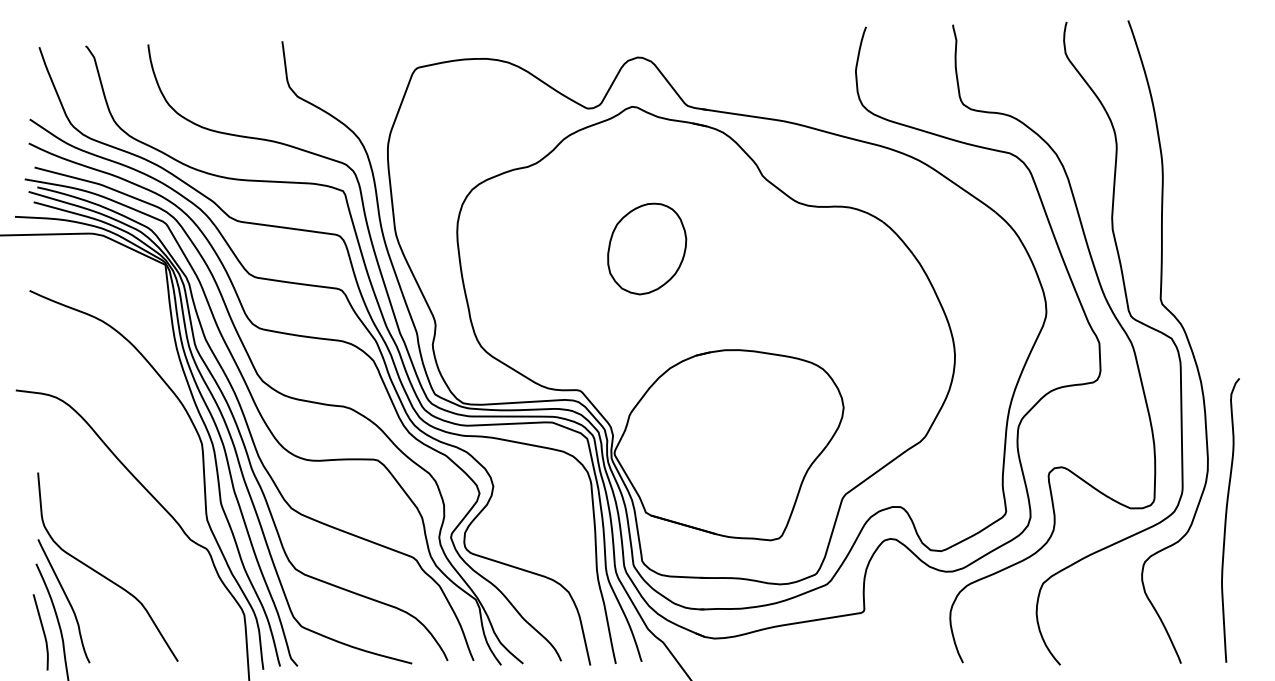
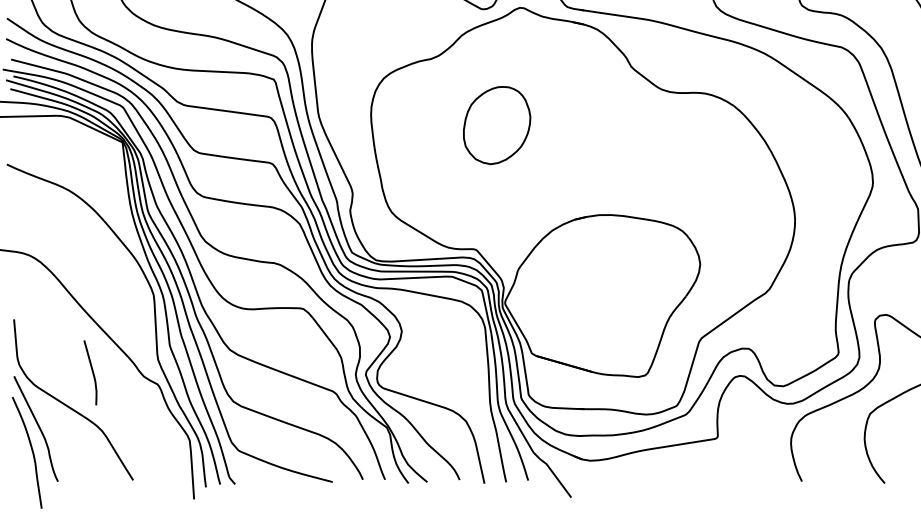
part: (647, 248) -> (497, 125), moved
curve: (42, 631) -> (91, 372), moved

